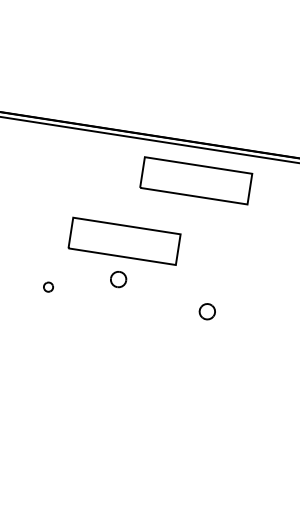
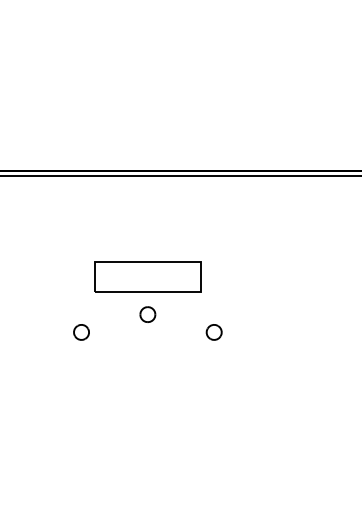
part: (195, 180) -> (207, 207), removed
part: (48, 287) -> (81, 332), size x1.67
part: (206, 311) -> (213, 332), moved

